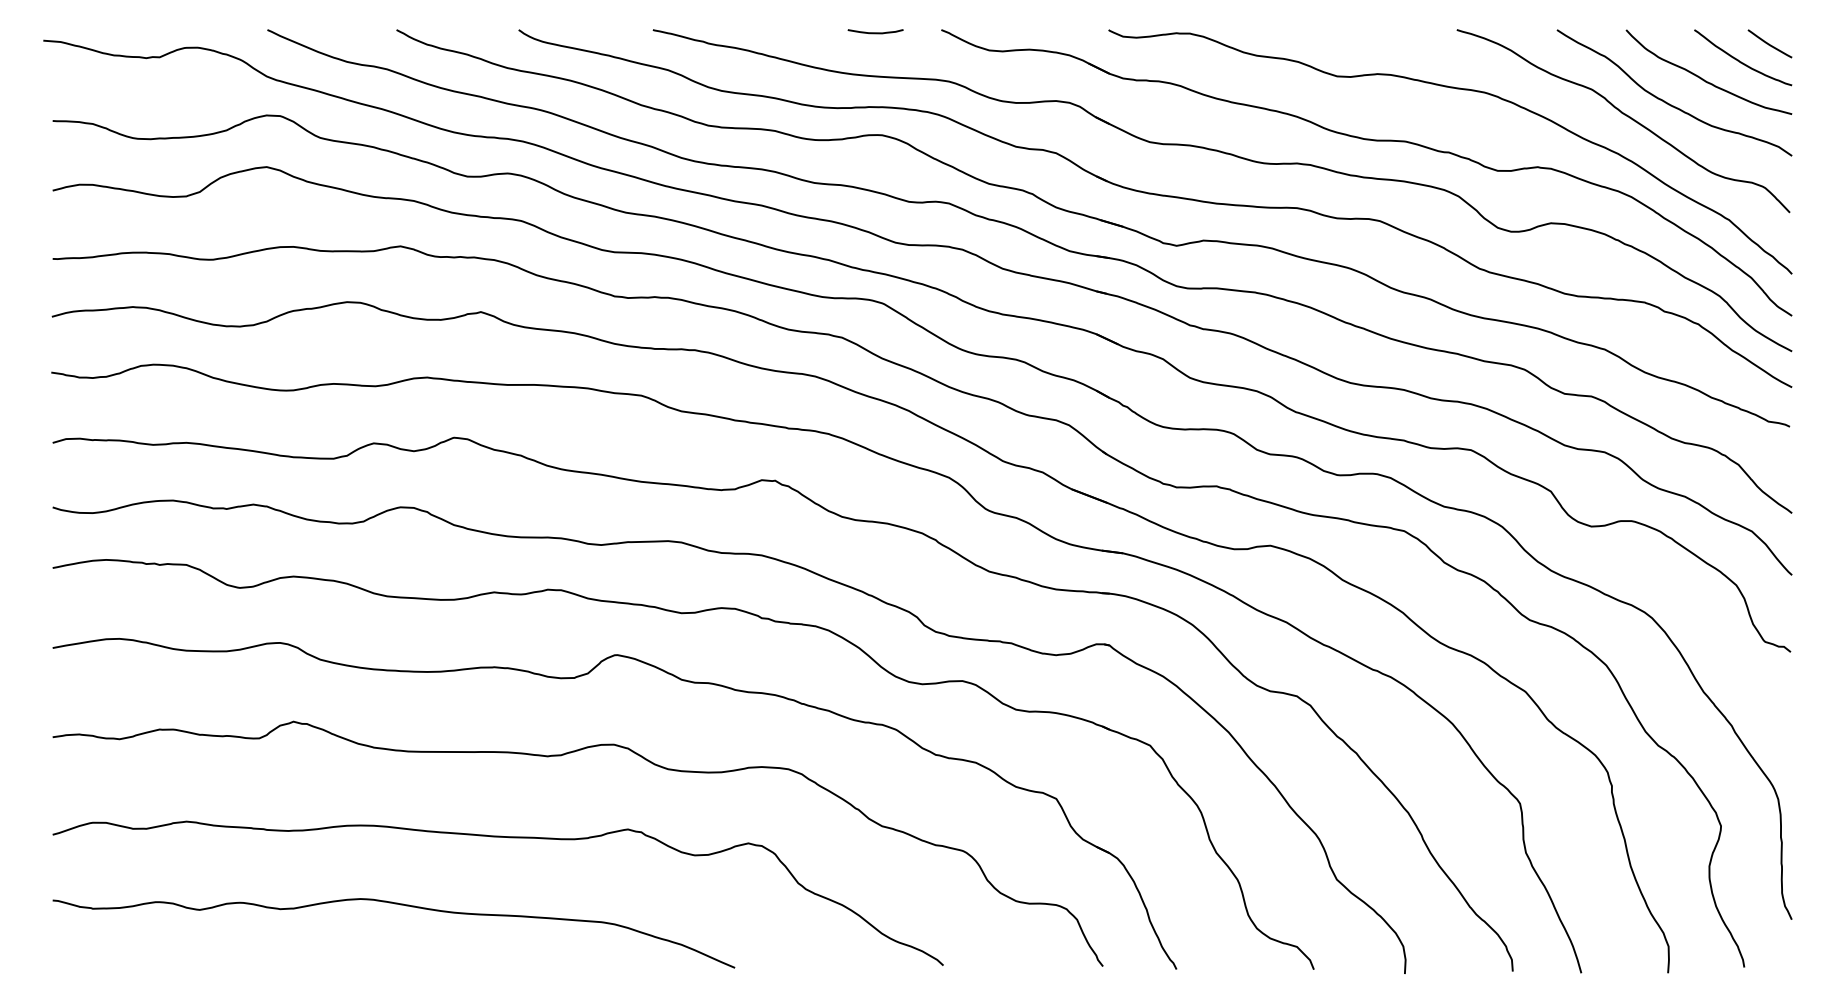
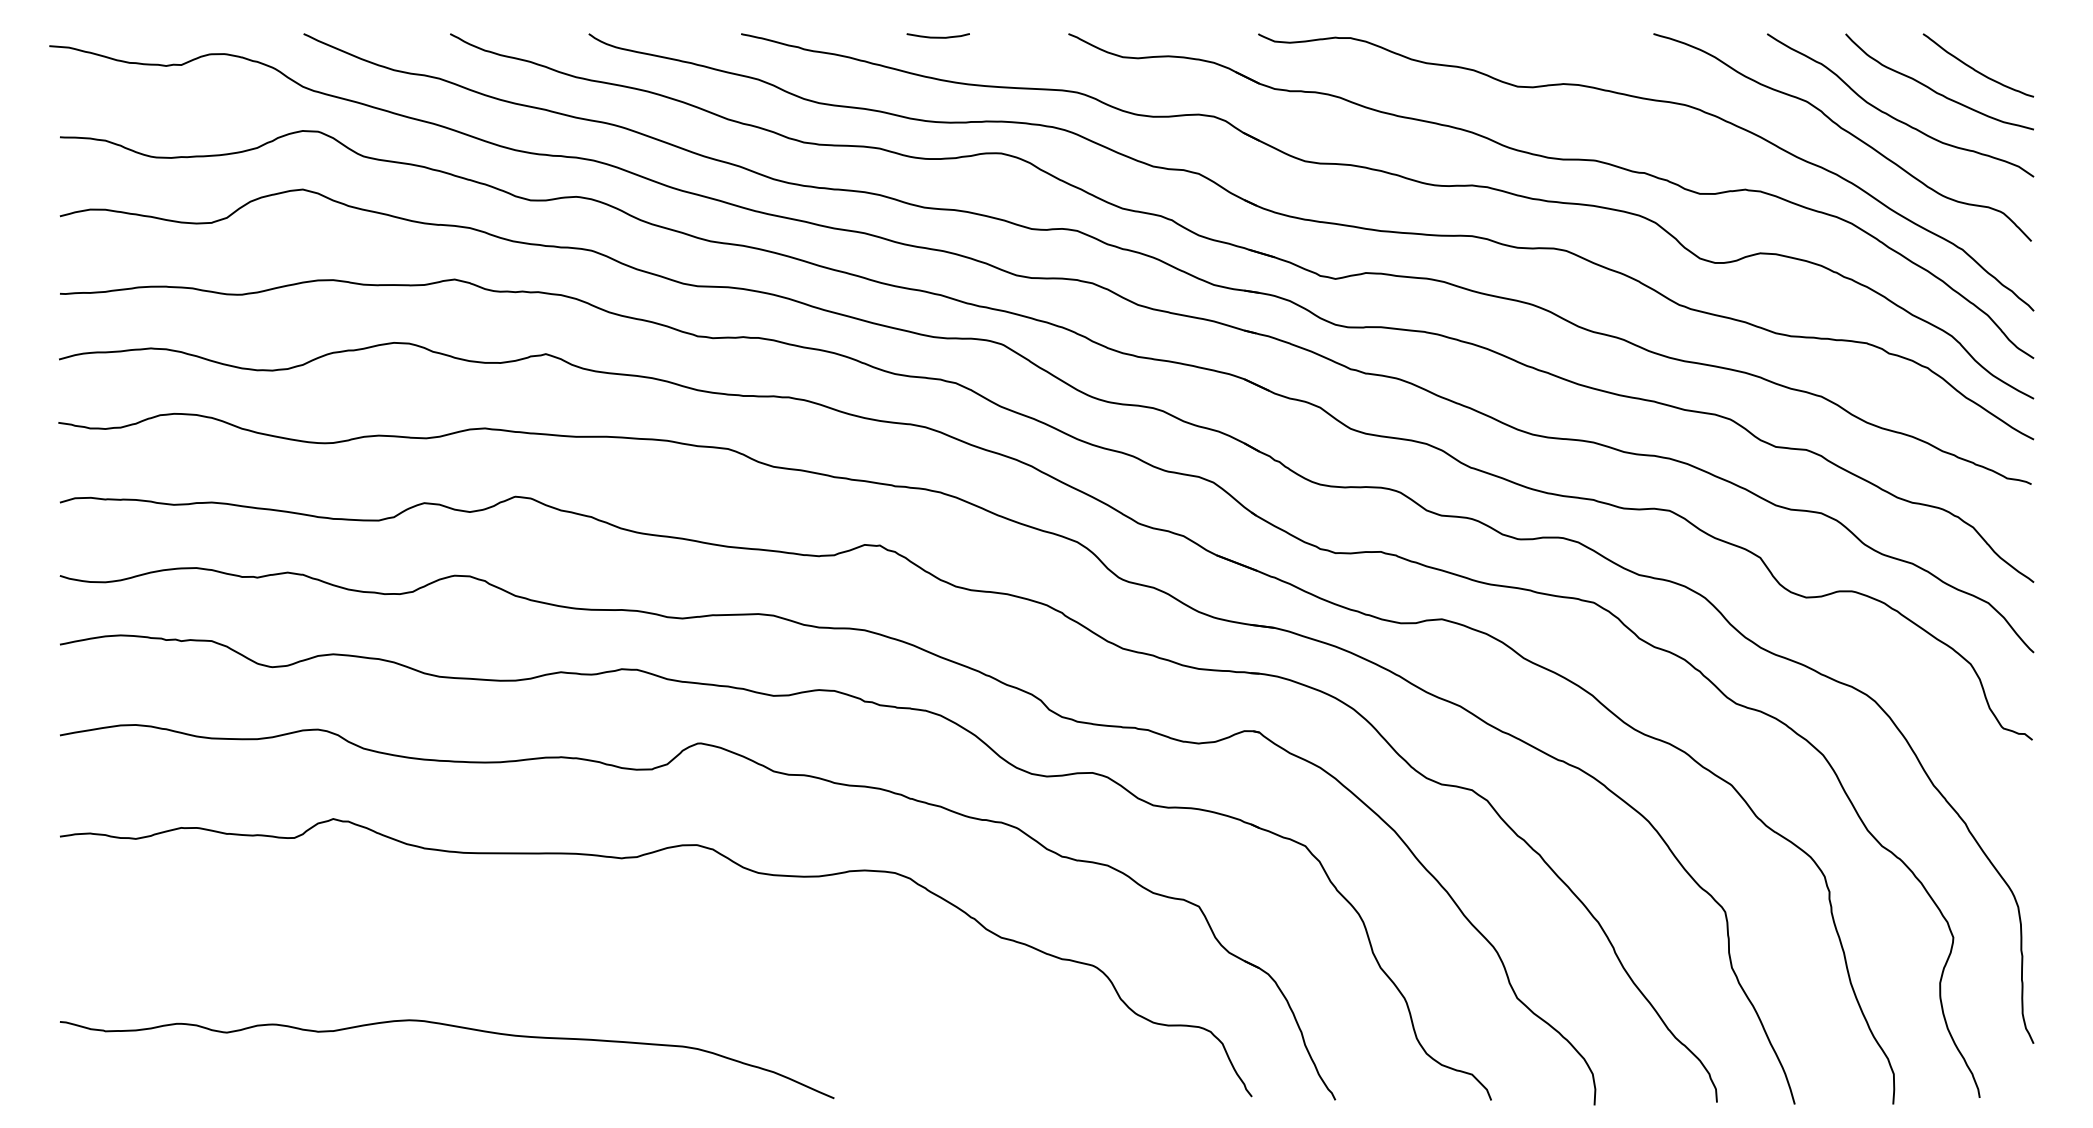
curve: (875, 32) -> (938, 36), moved
curve: (1769, 43) -> (2008, 49), removed
curve: (497, 837) -> (564, 950), removed

